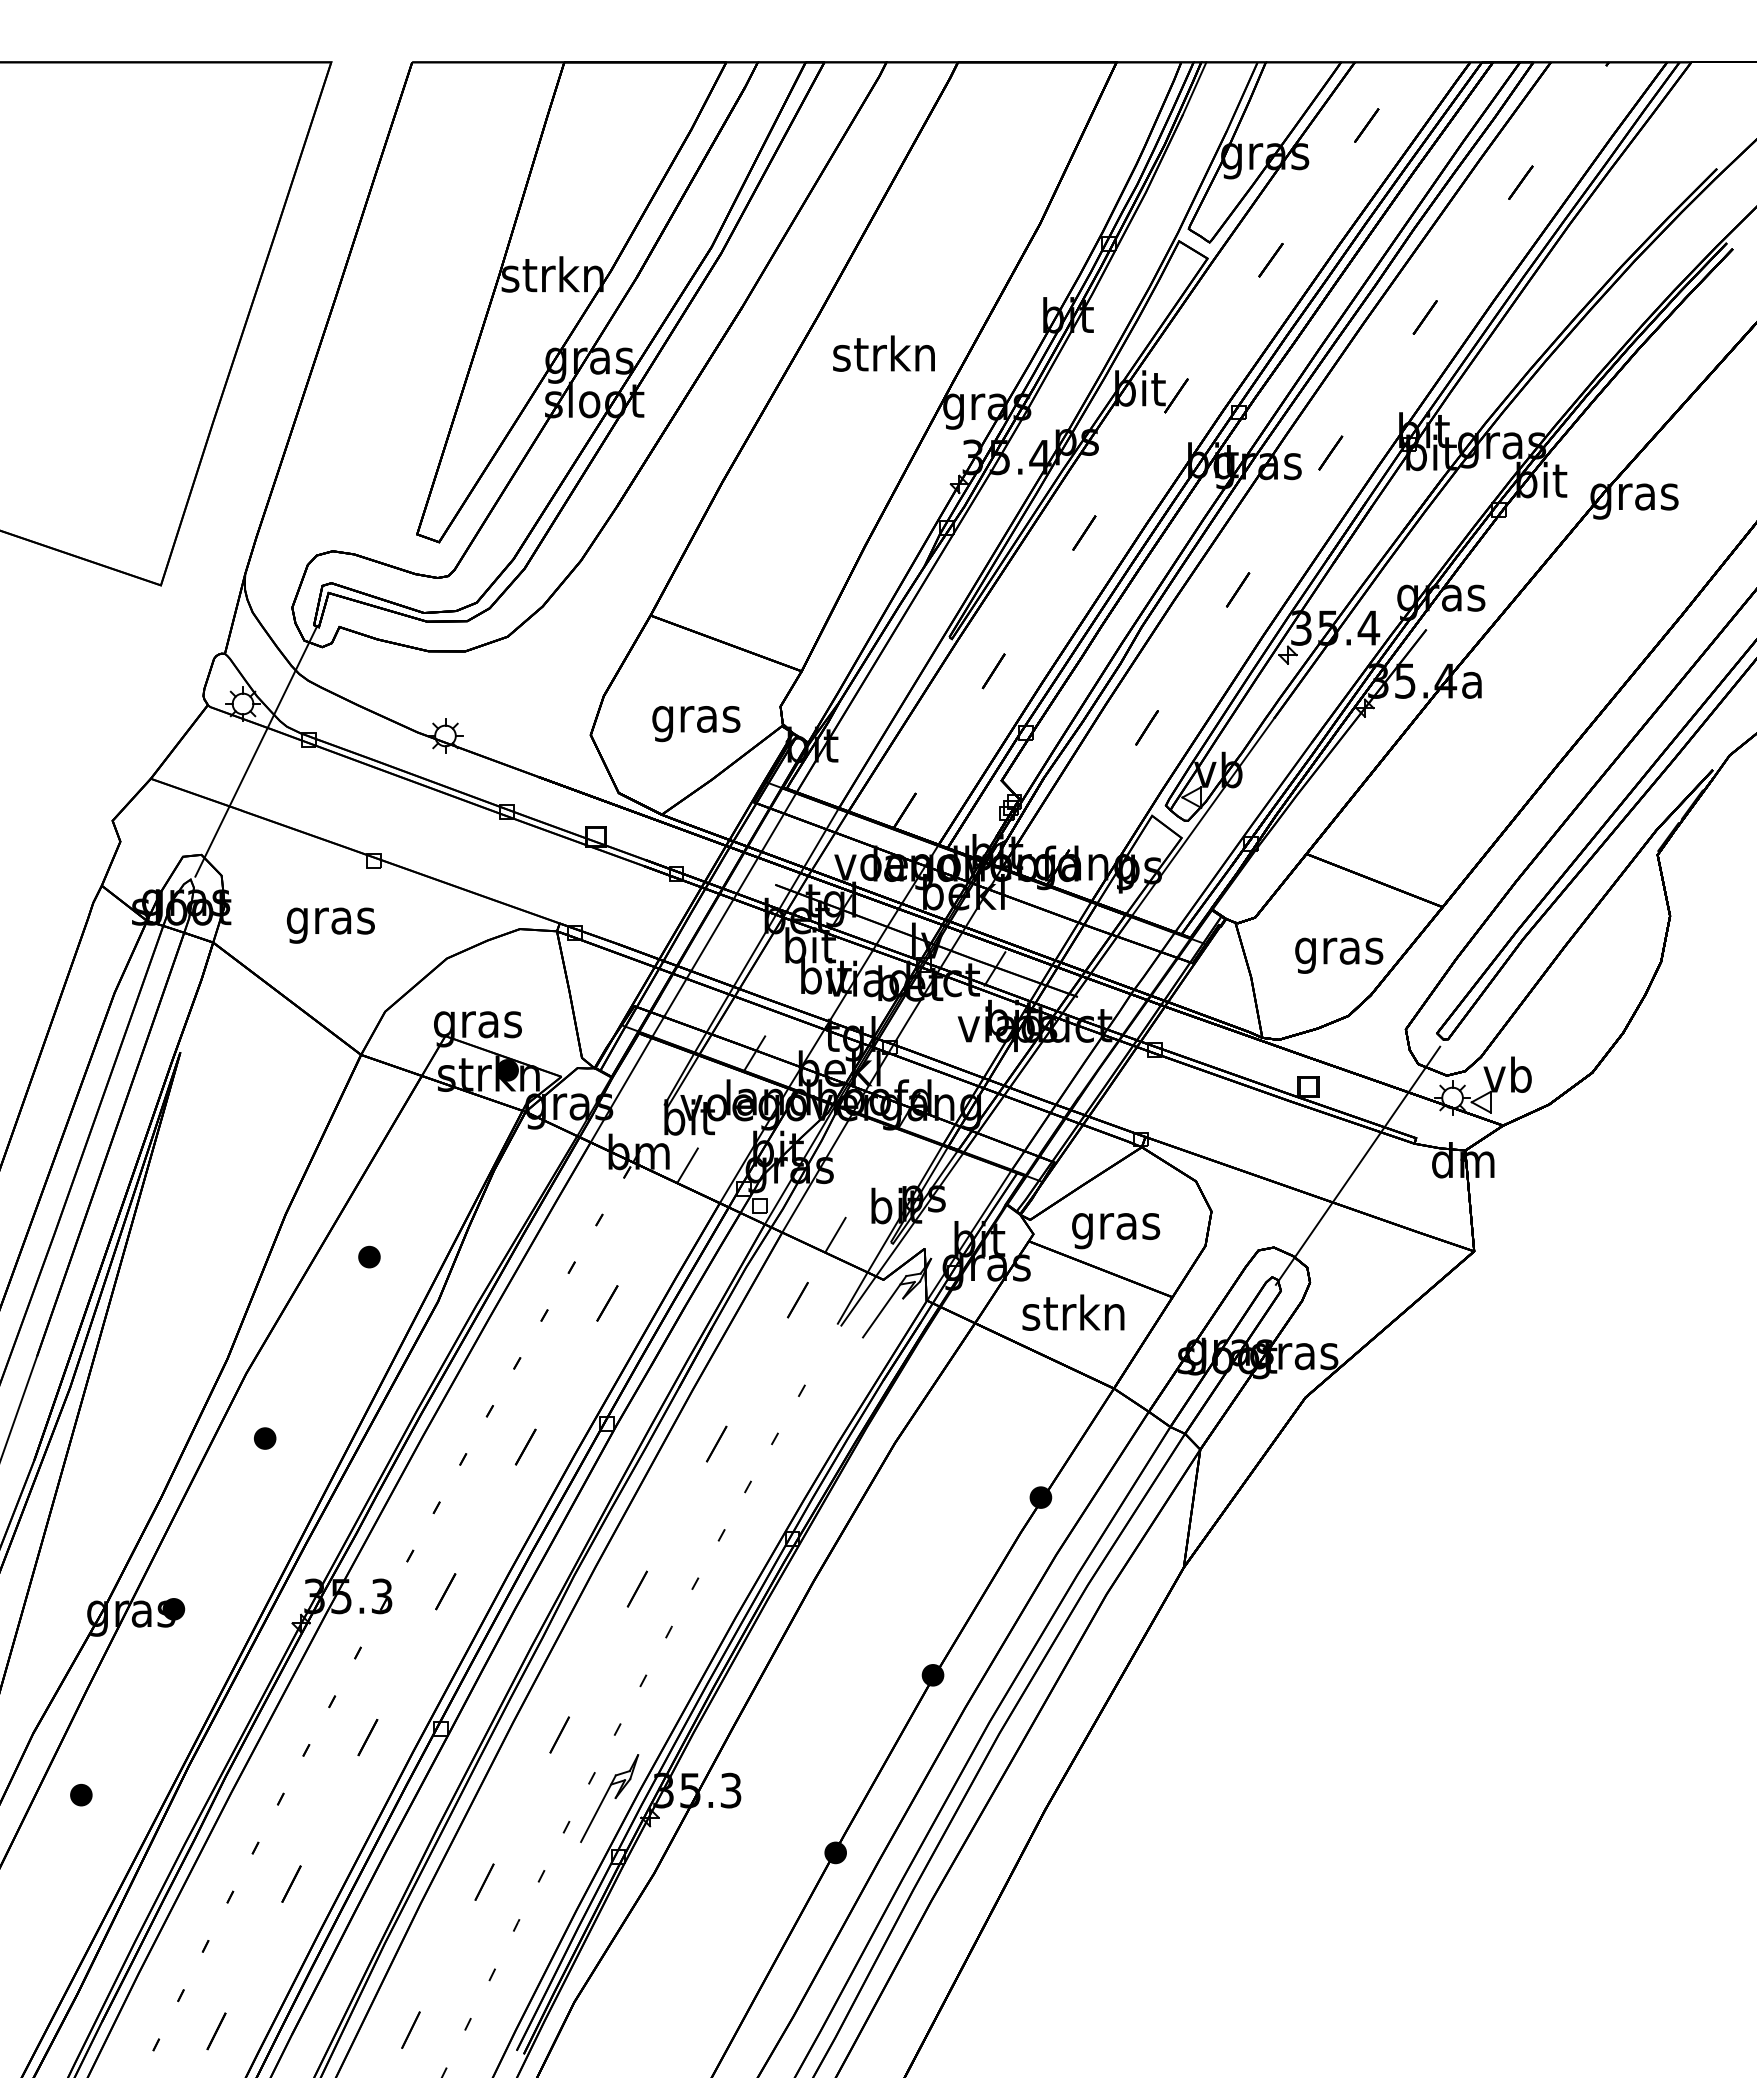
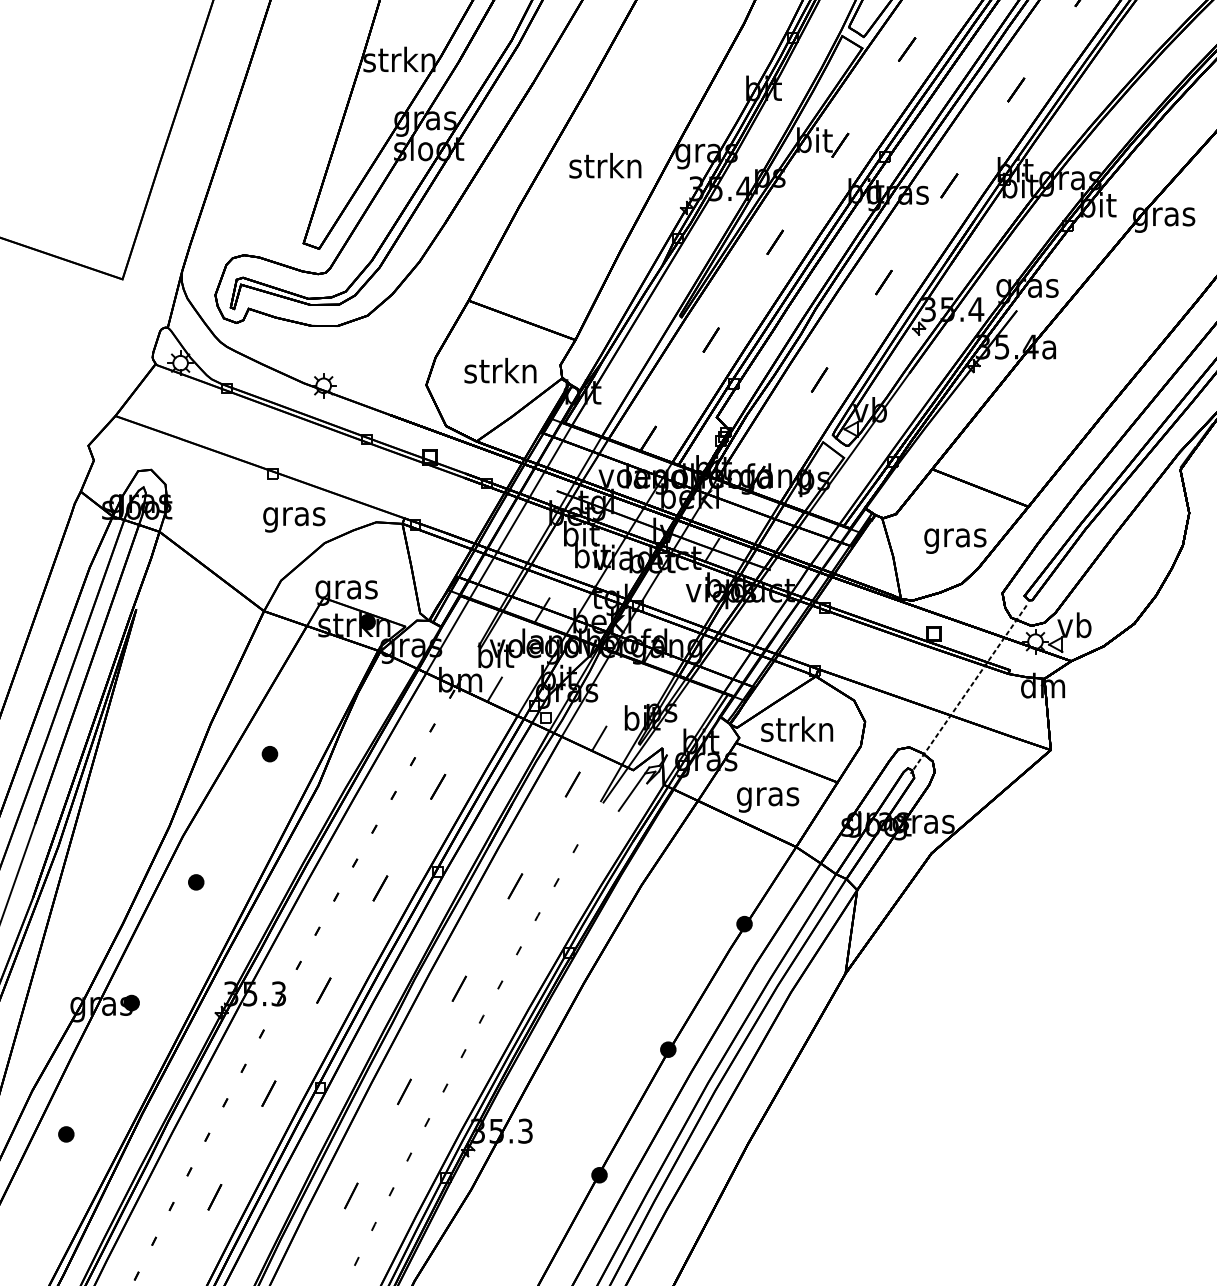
text: (883, 353) -> (605, 165), moved
text: (695, 719) -> (500, 374), gras -> strkn
line: (256, 751) -> (190, 396), removed
text: (330, 925) -> (294, 519), moved
line: (1358, 1165) -> (969, 689), solid -> dashed
text: (1115, 1226) -> (797, 732), gras -> strkn
text: (1073, 1317) -> (767, 796), strkn -> gras
part: (609, 1798) -> (439, 1136), removed

